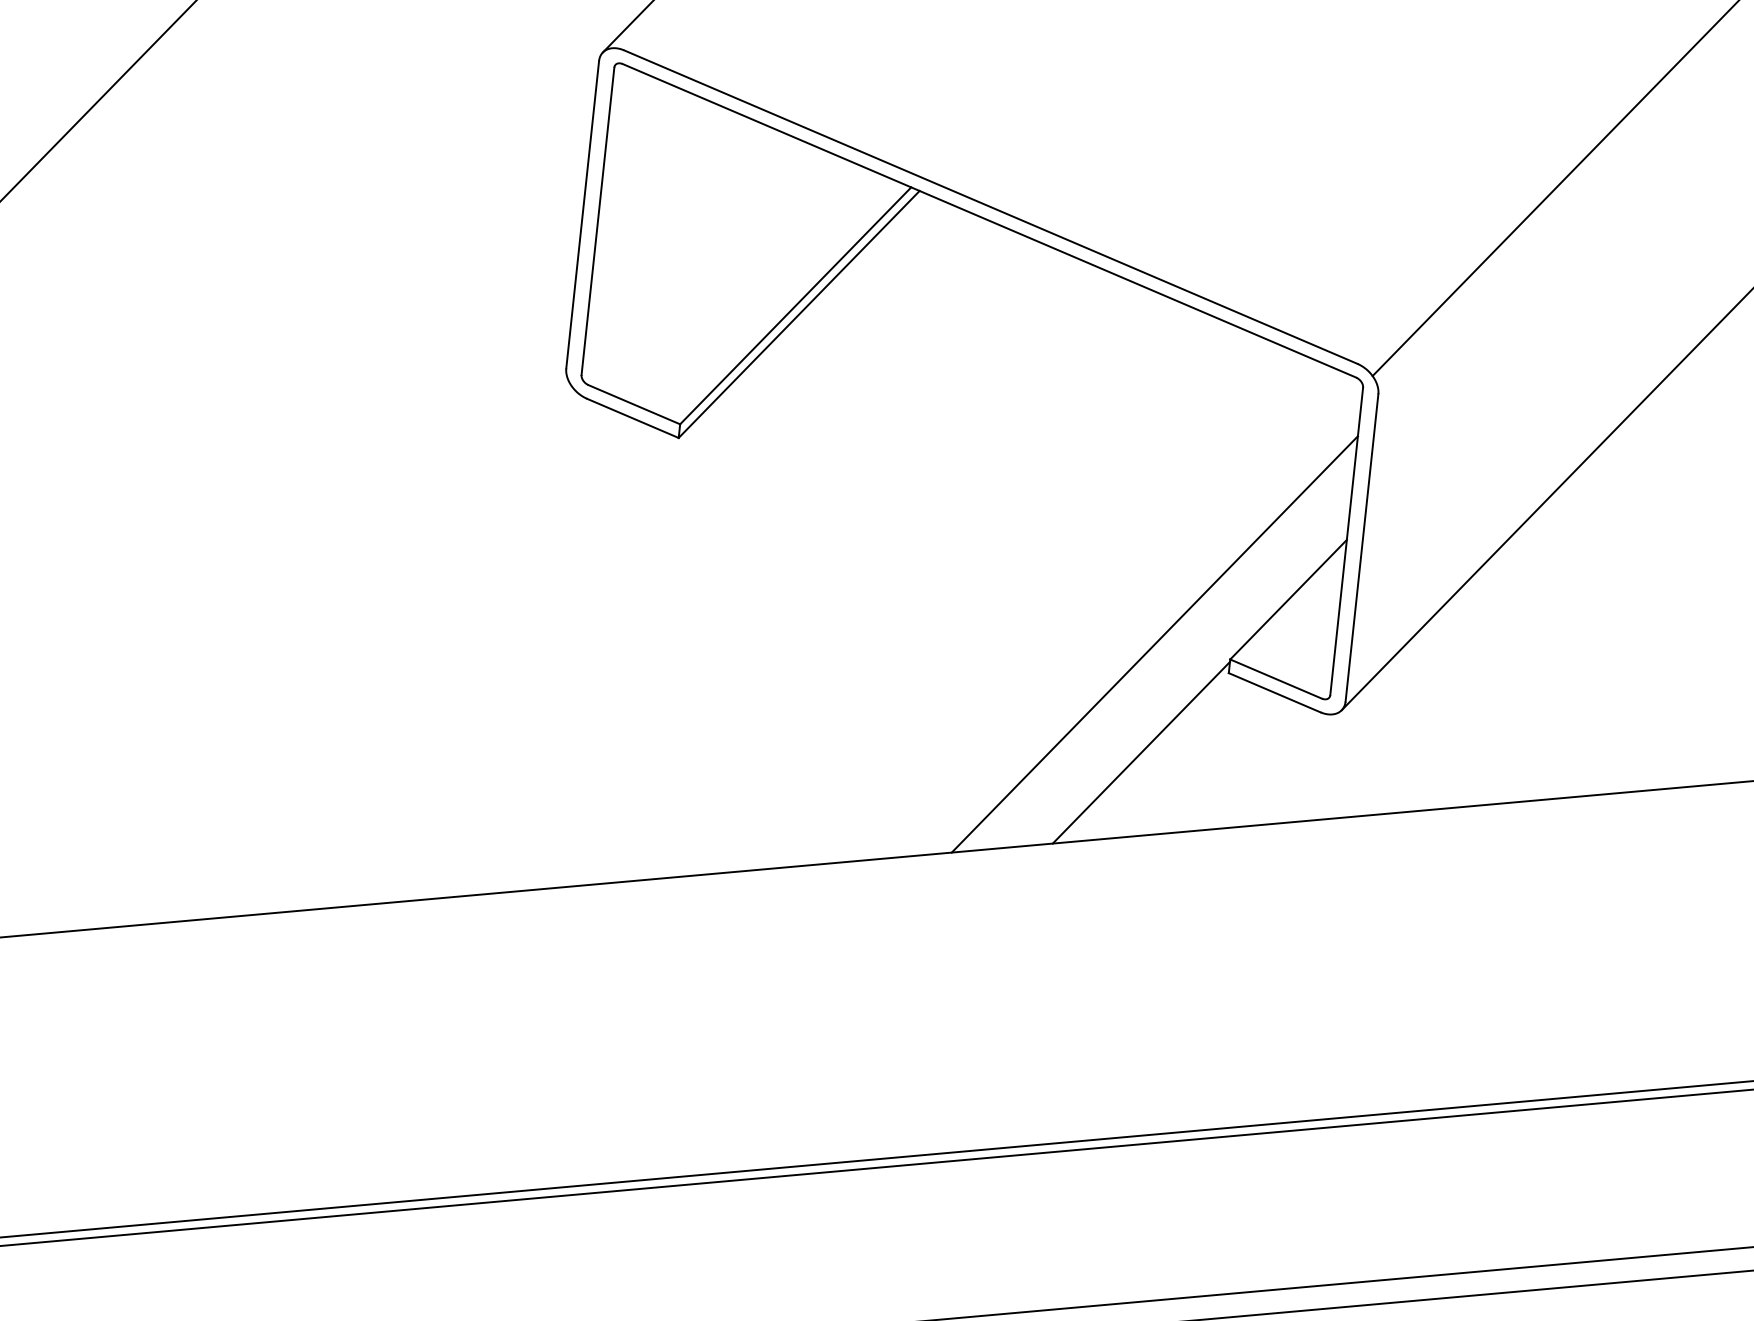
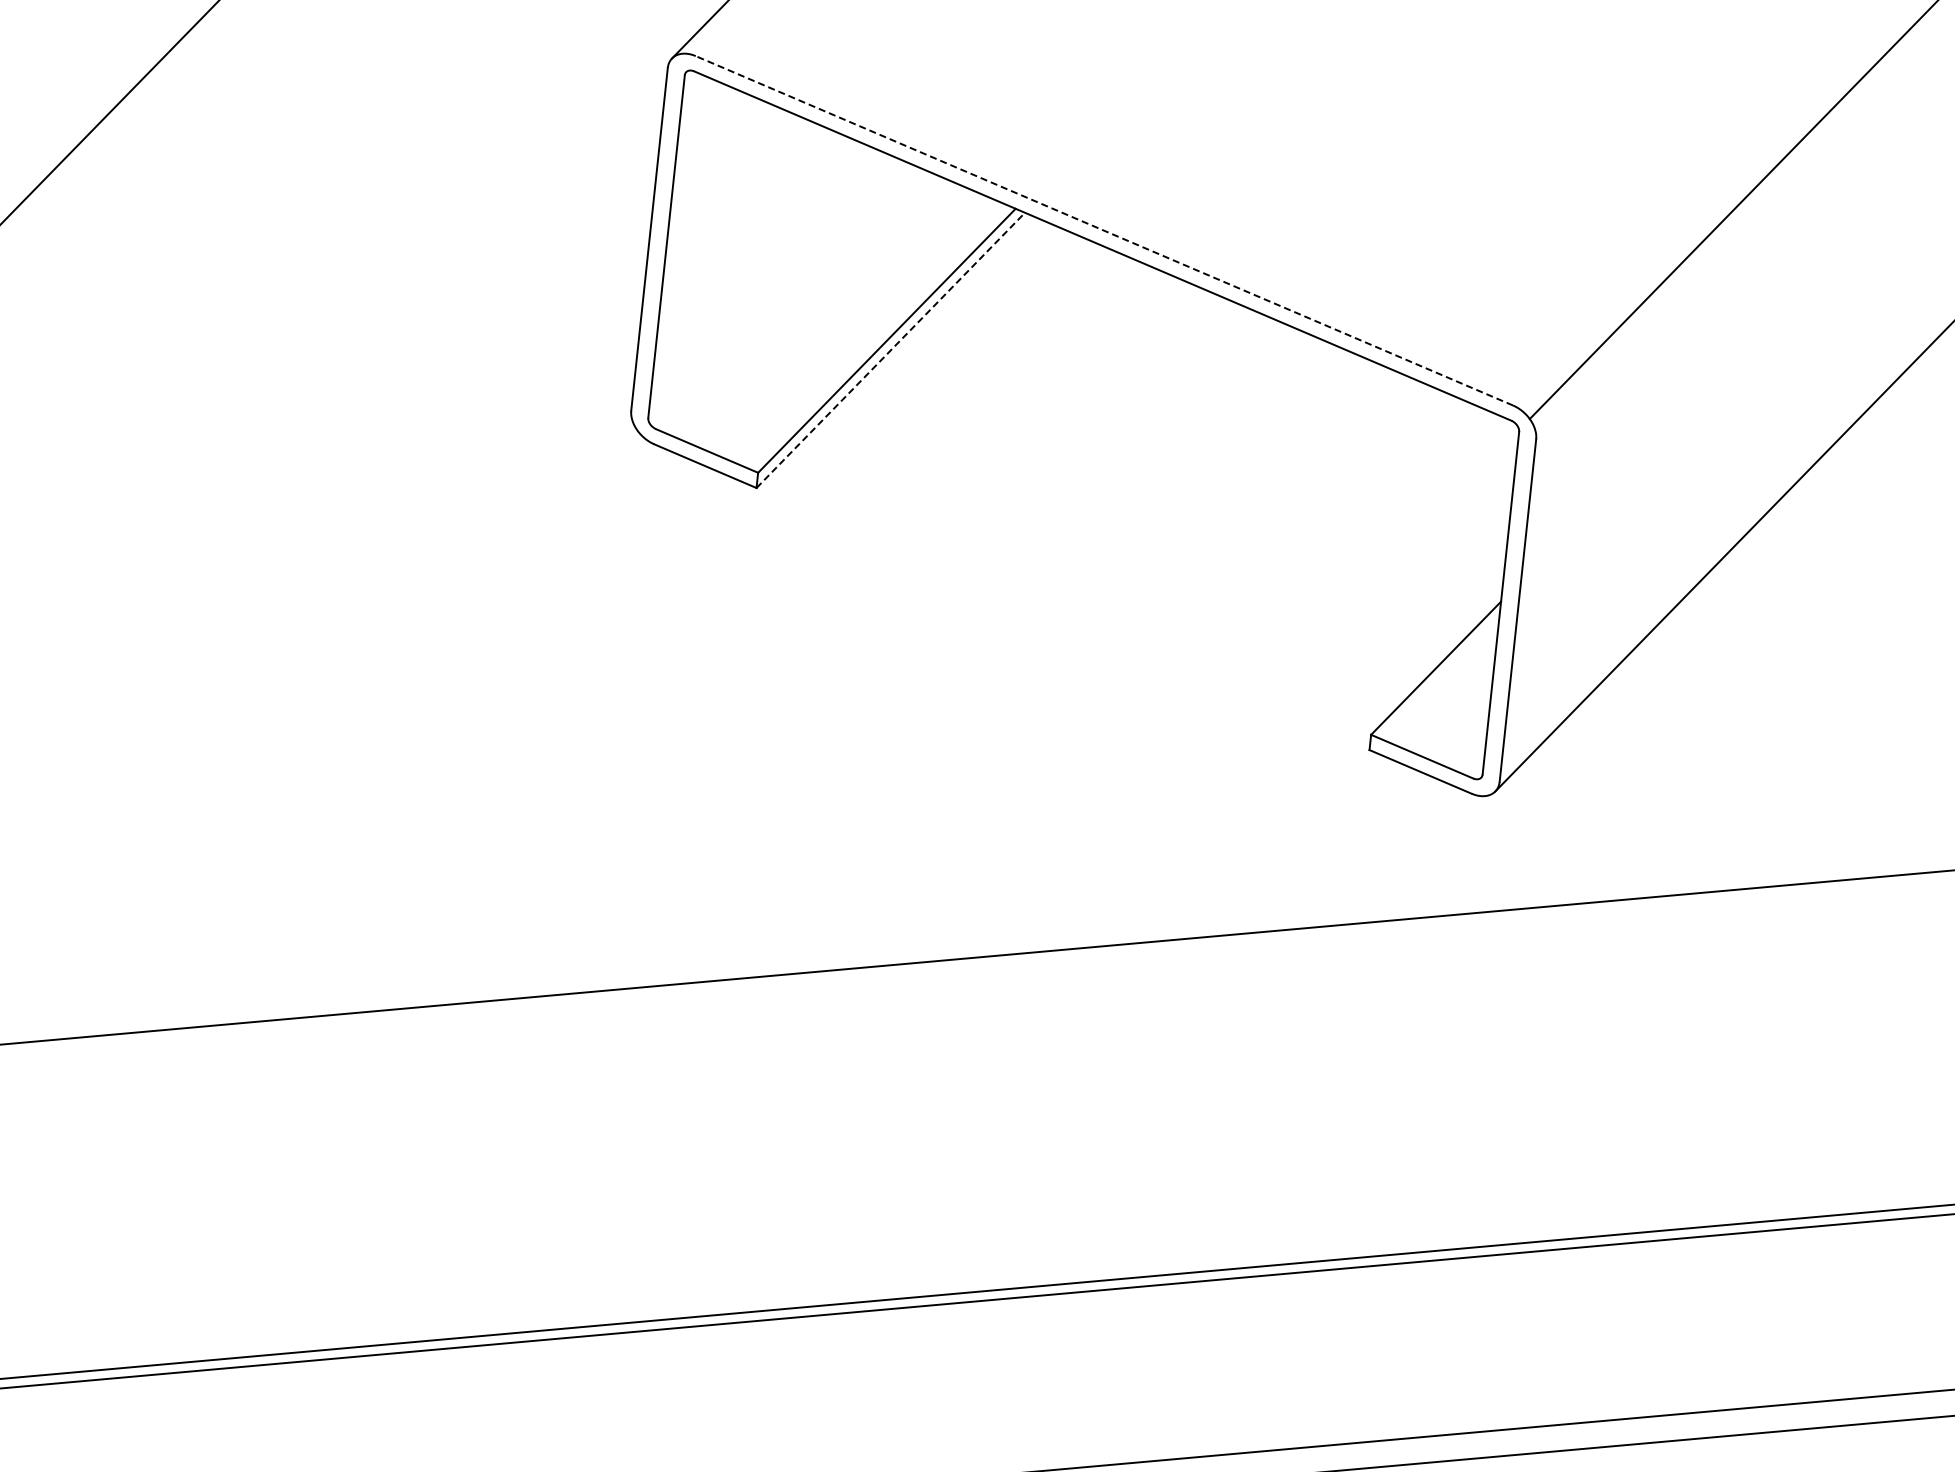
line: (990, 206) -> (1103, 230), solid -> dashed
line: (799, 314) -> (891, 350), solid -> dashed
line: (1154, 644) -> (1286, 718), removed
line: (1140, 752) -> (1271, 838), removed

